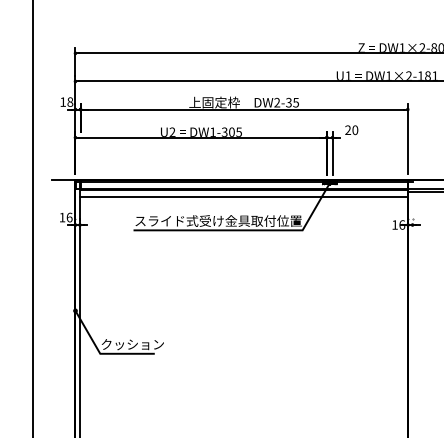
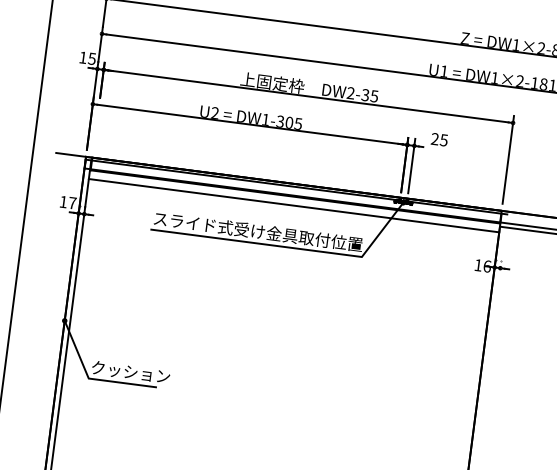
text: (70, 101) -> (92, 58), 18 -> 15
text: (355, 129) -> (444, 139), 20 -> 25
text: (69, 217) -> (72, 203), 16 -> 17

